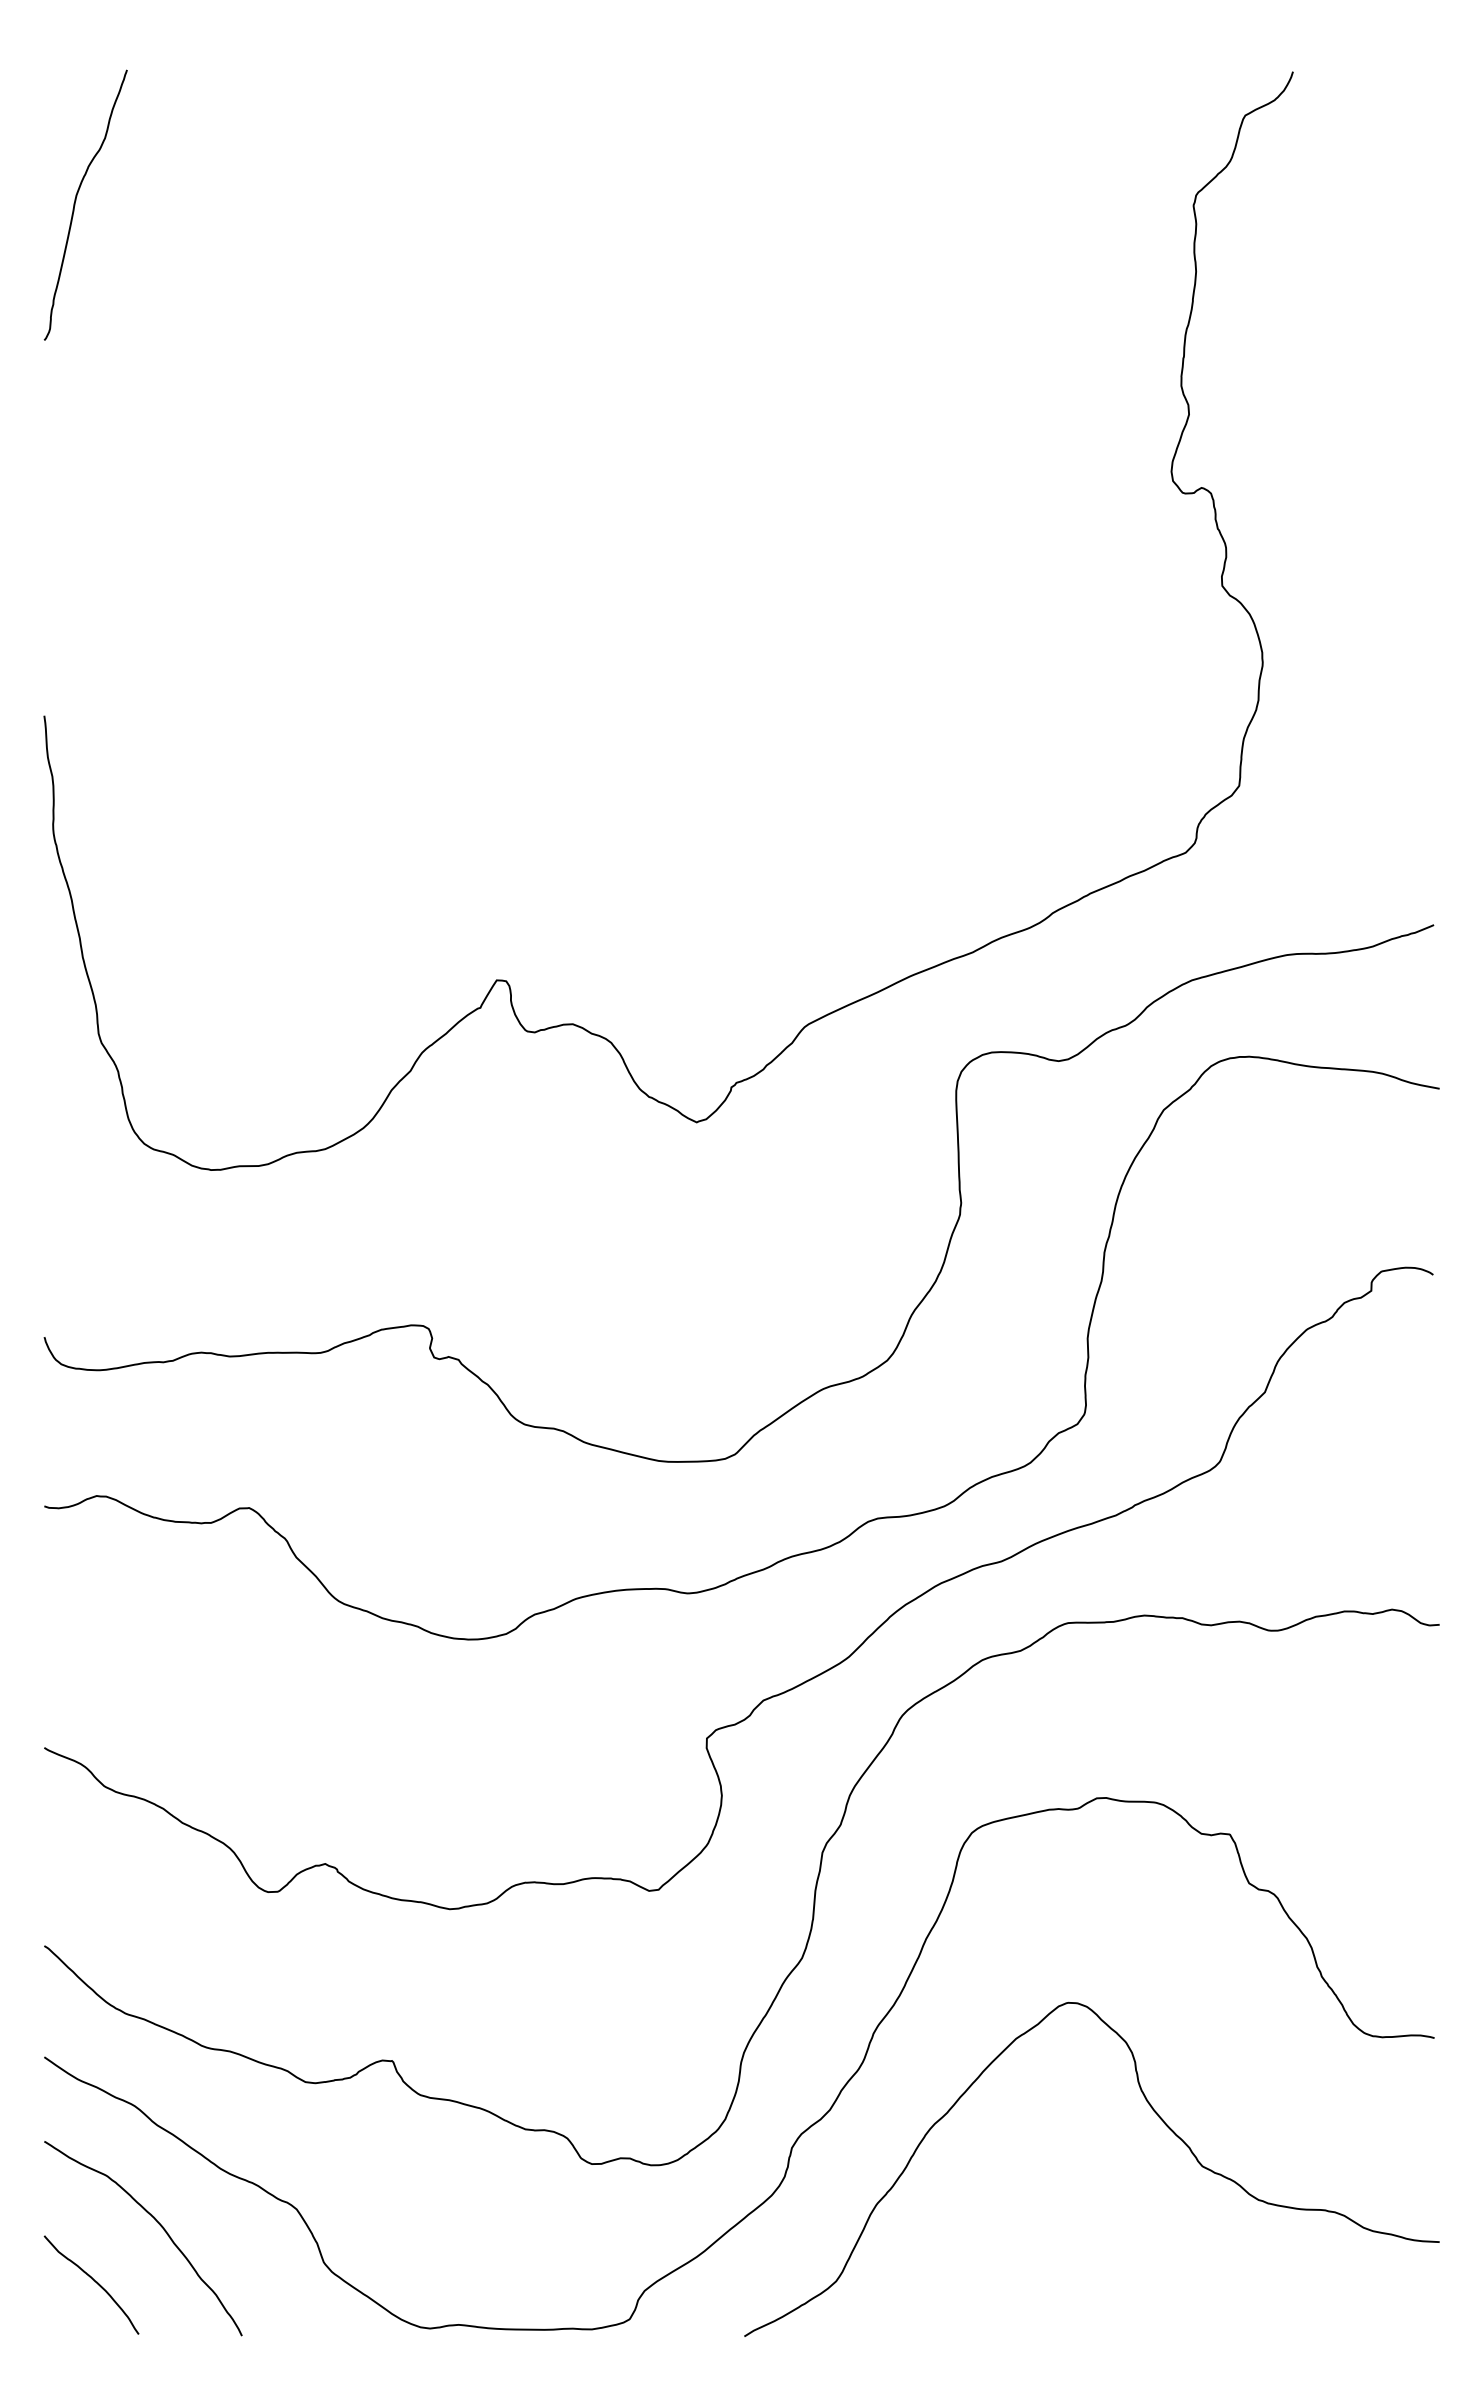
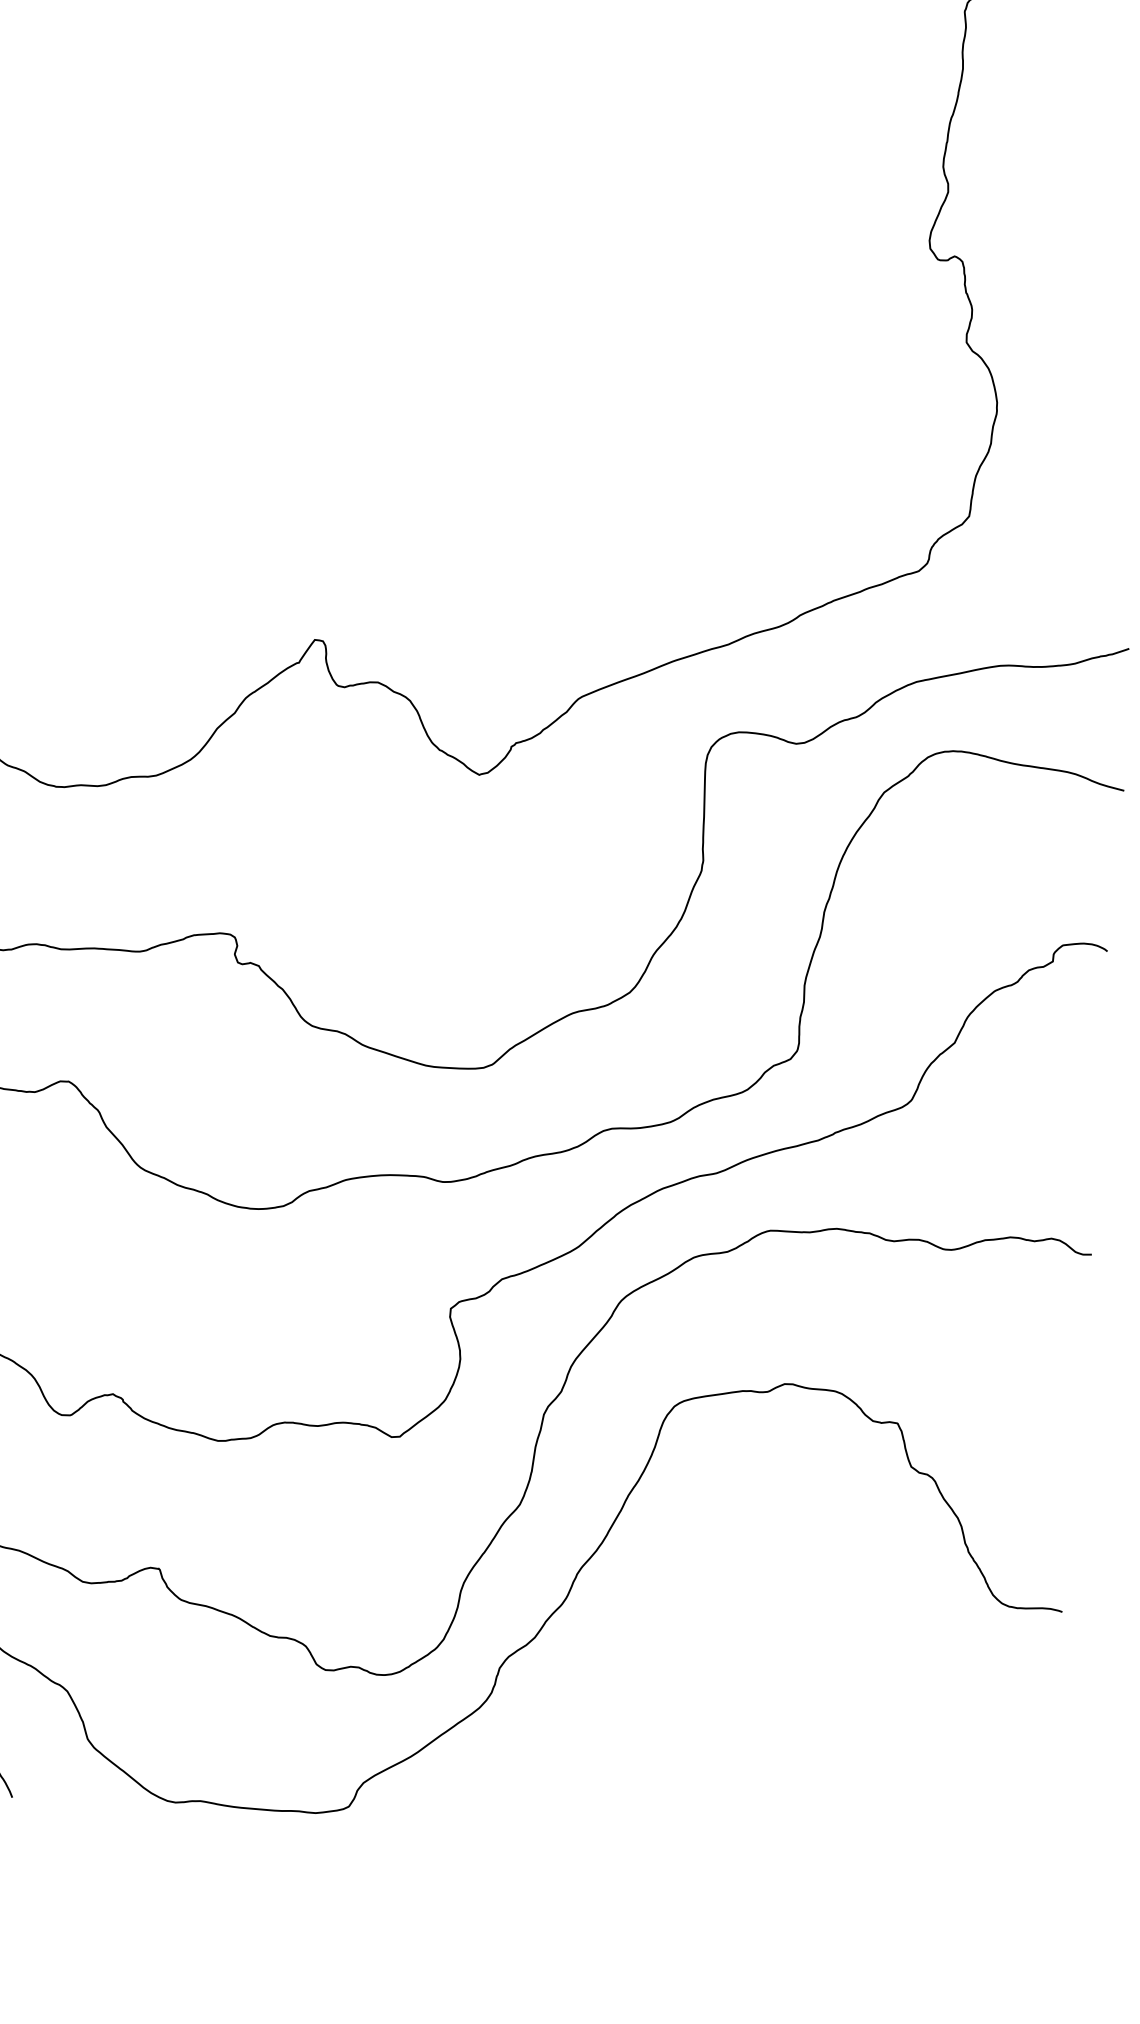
curve: (1158, 2117) -> (818, 1664), removed

